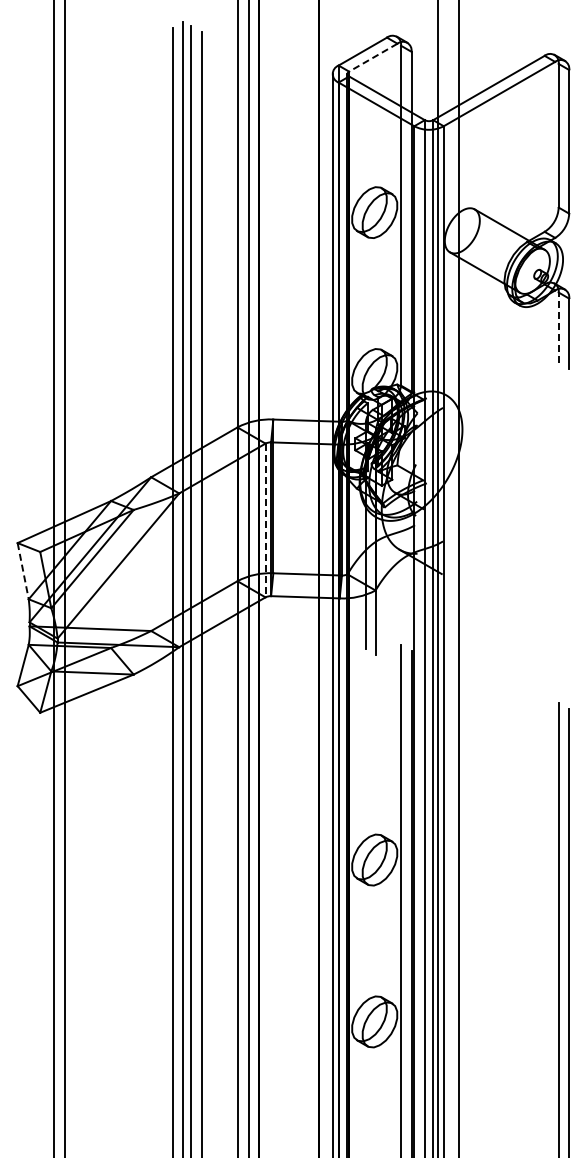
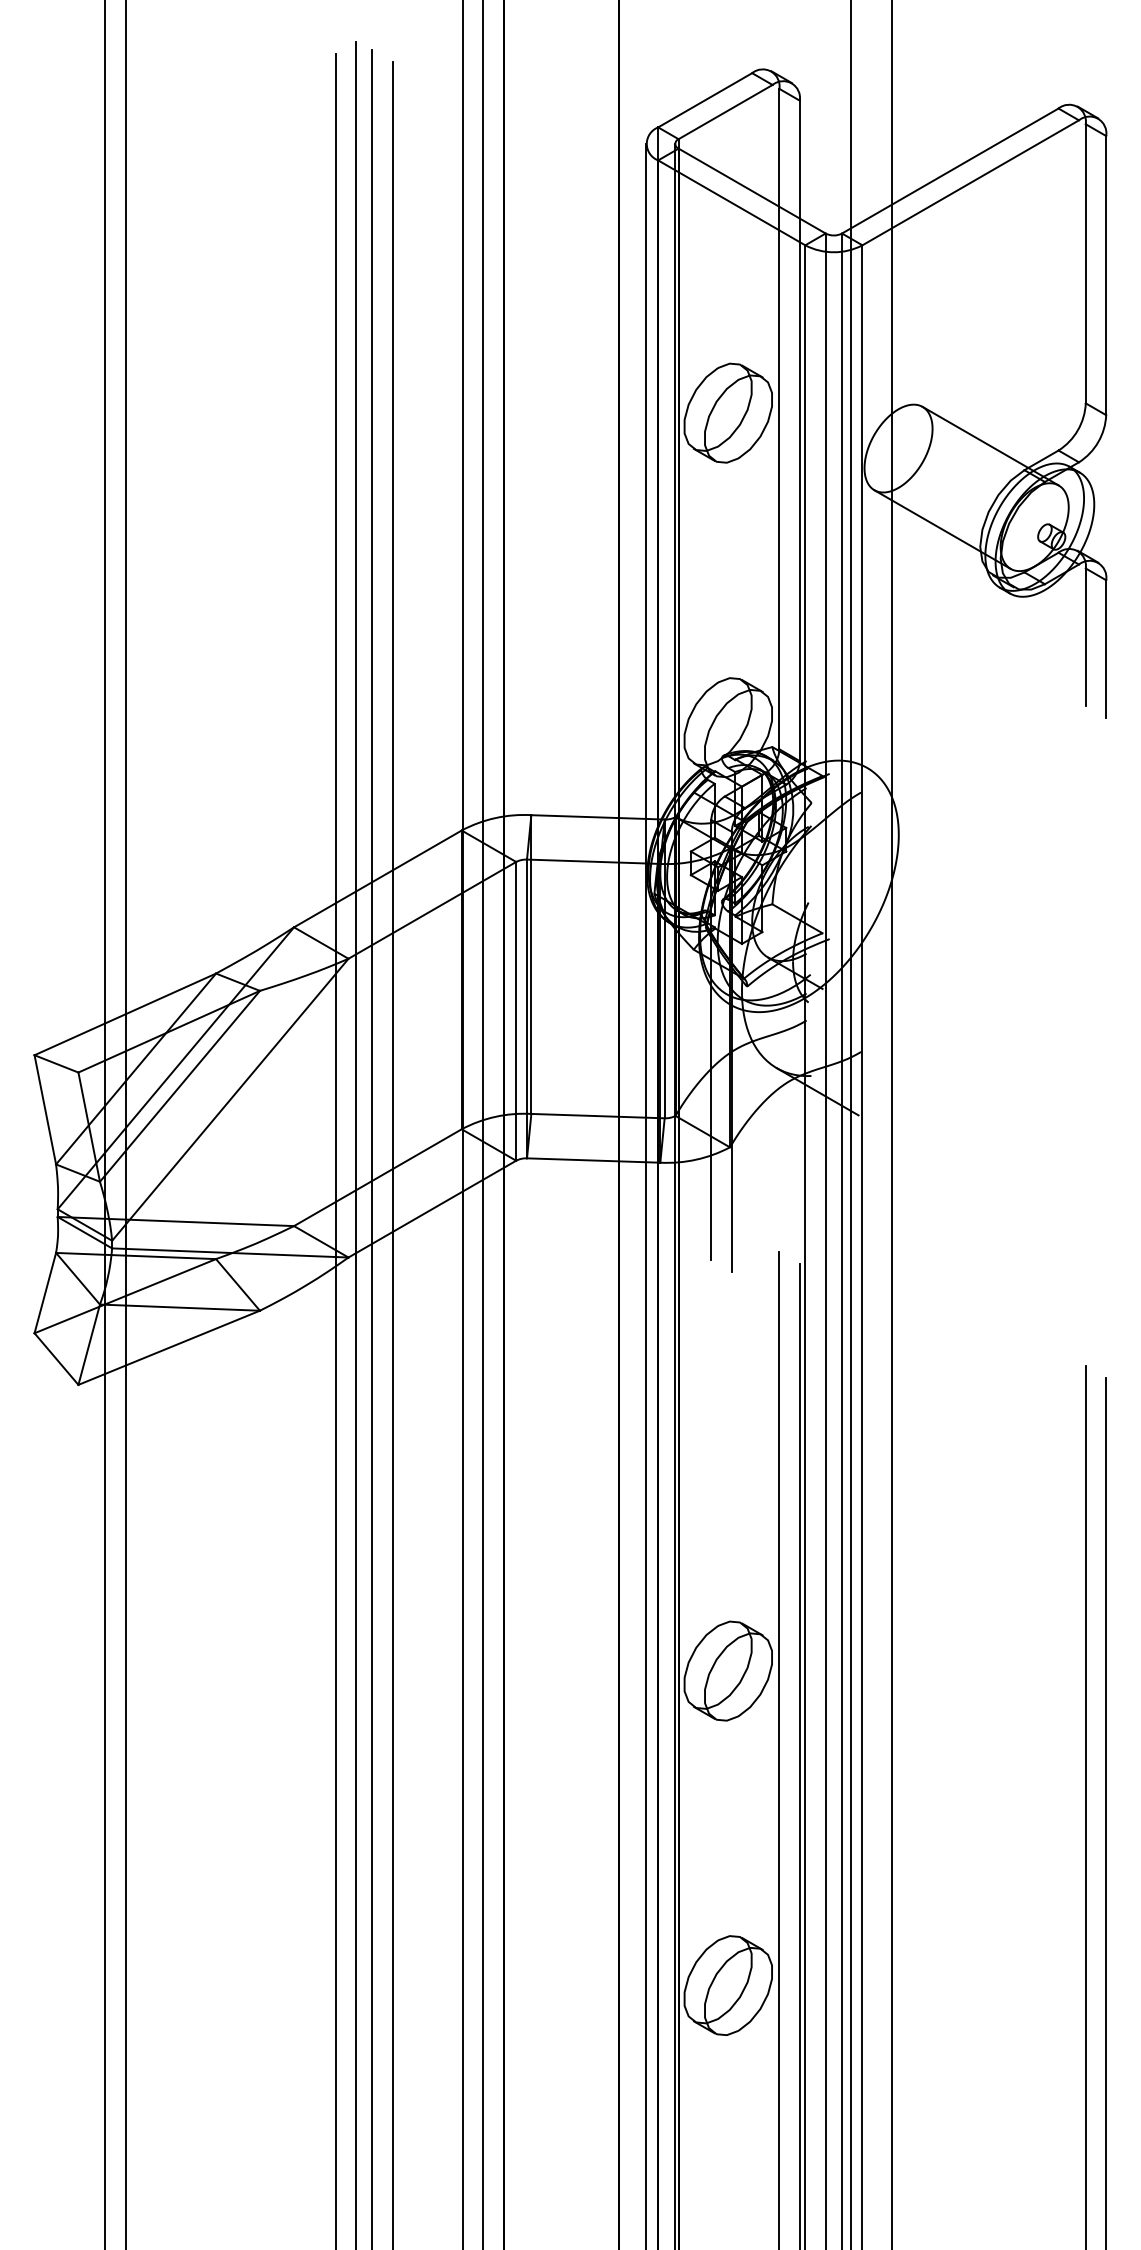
line: (373, 57) -> (725, 111), dashed -> solid
line: (558, 327) -> (1085, 636), dashed -> solid
line: (265, 520) -> (516, 1011), dashed -> solid
line: (23, 571) -> (45, 1110), dashed -> solid

